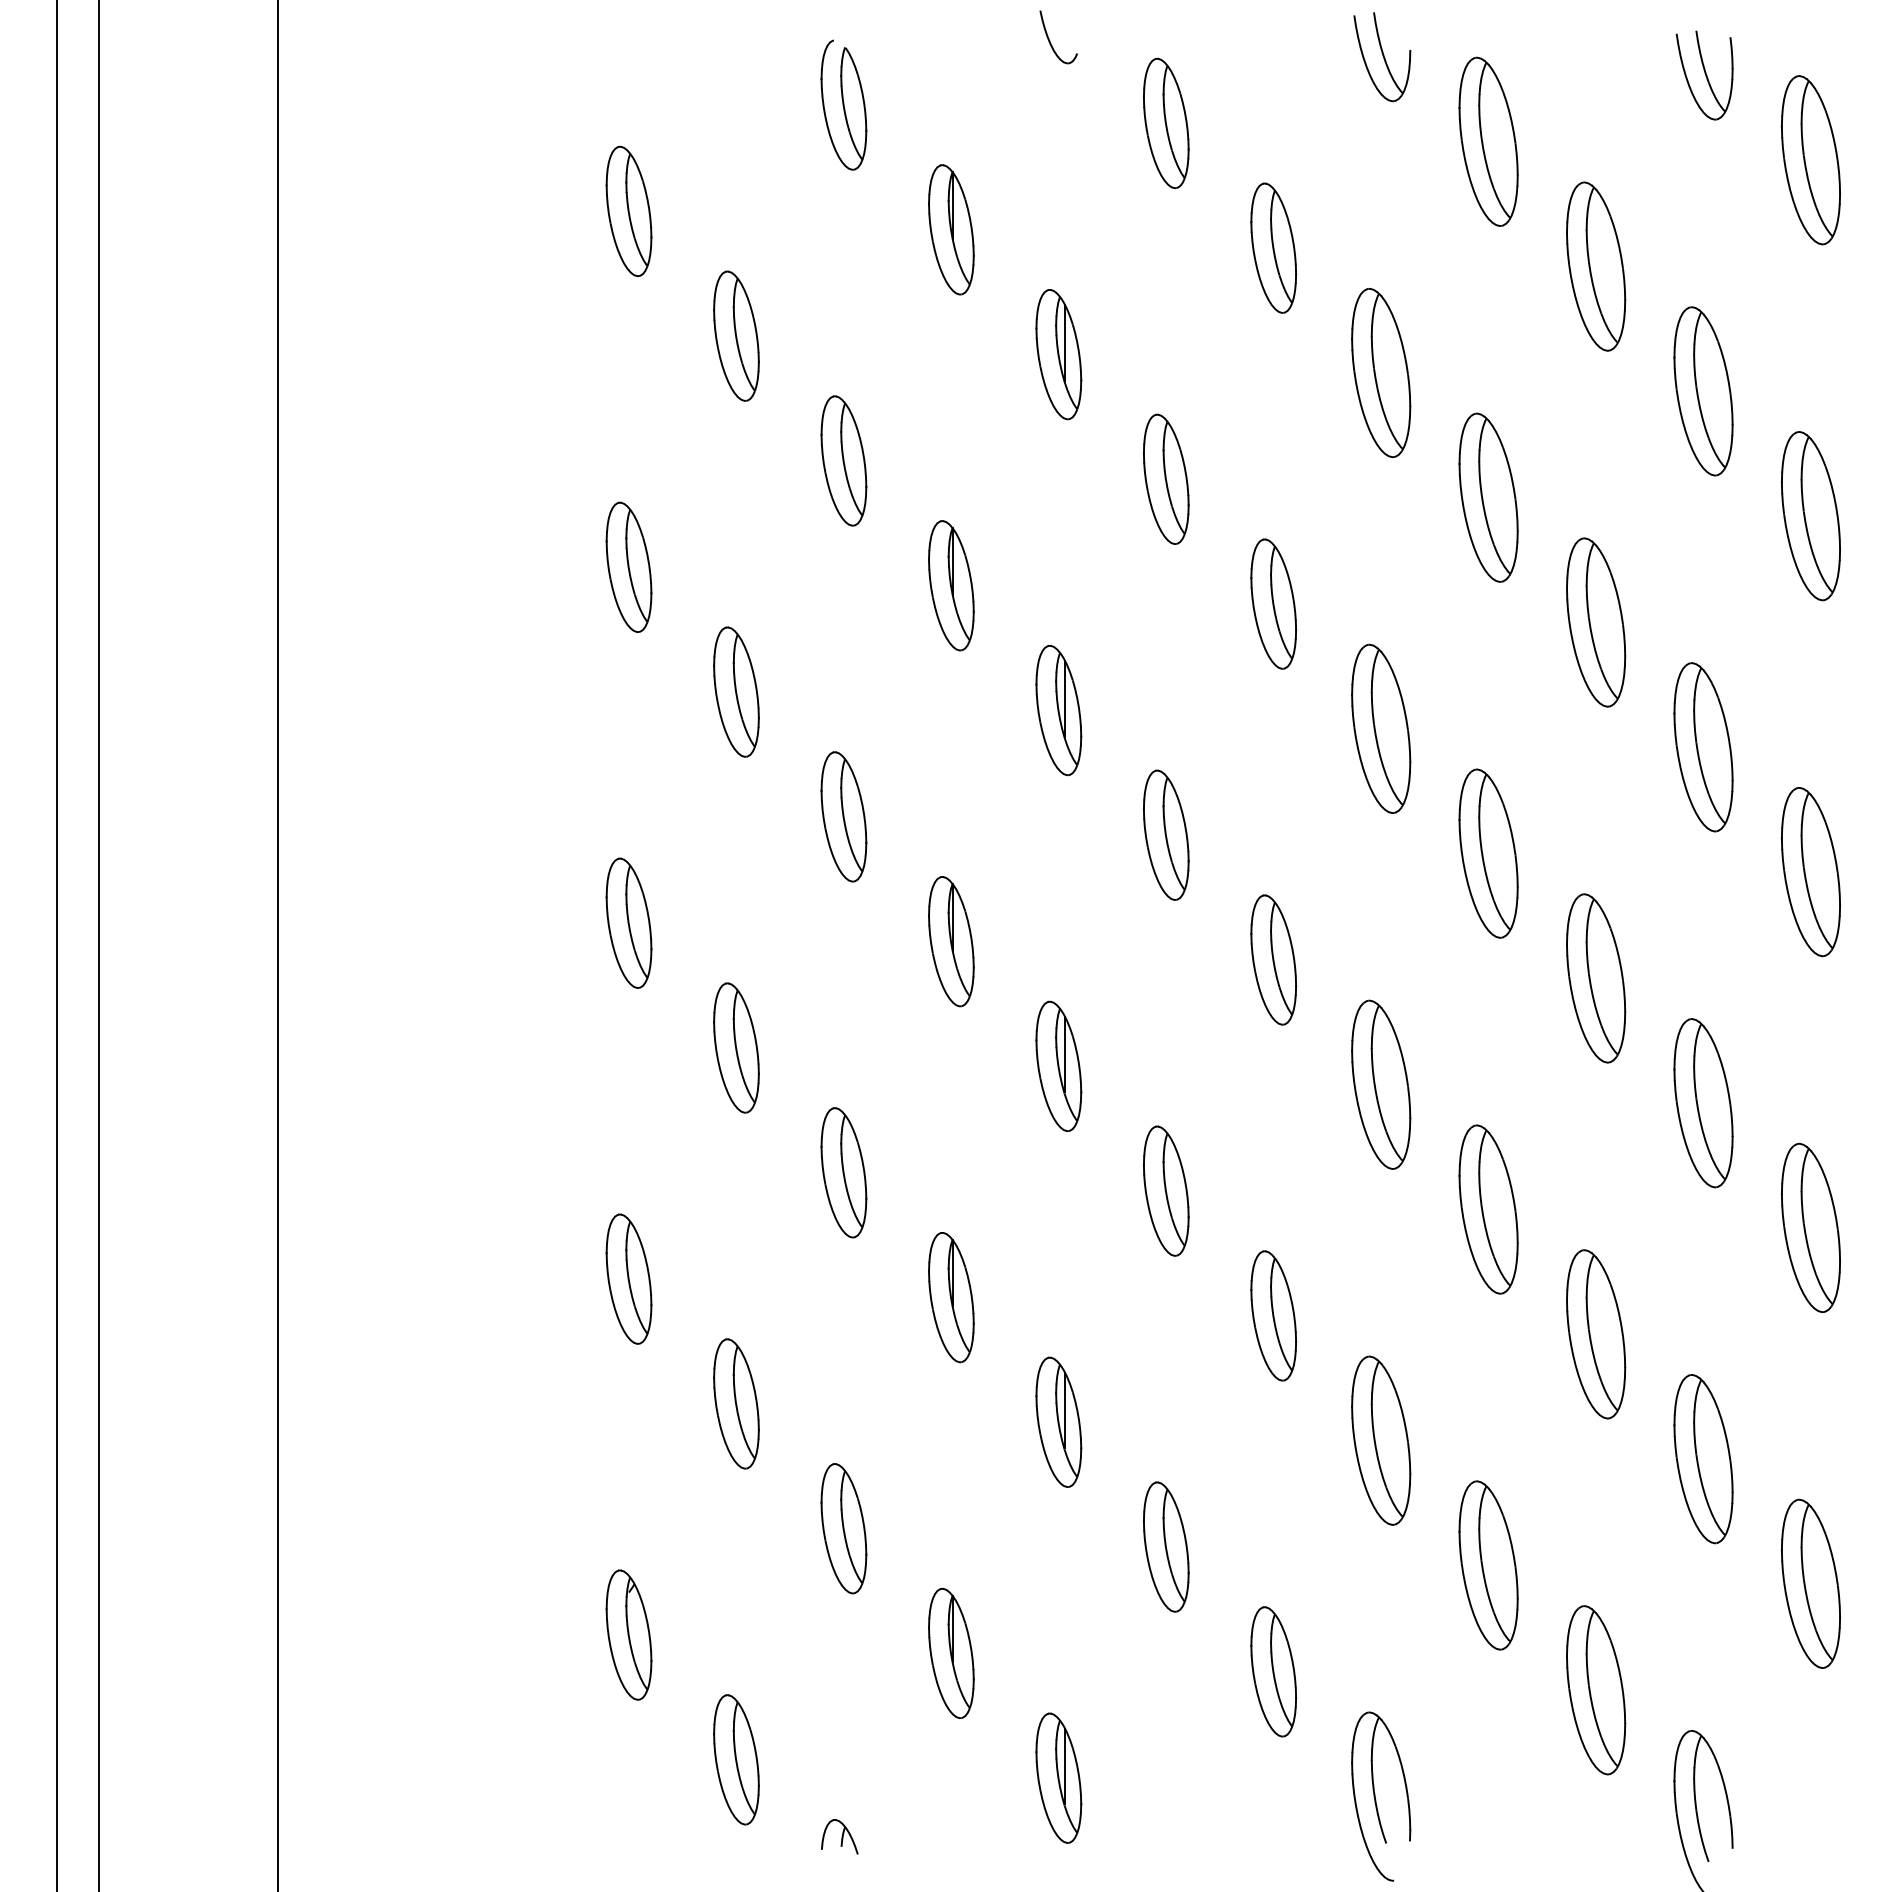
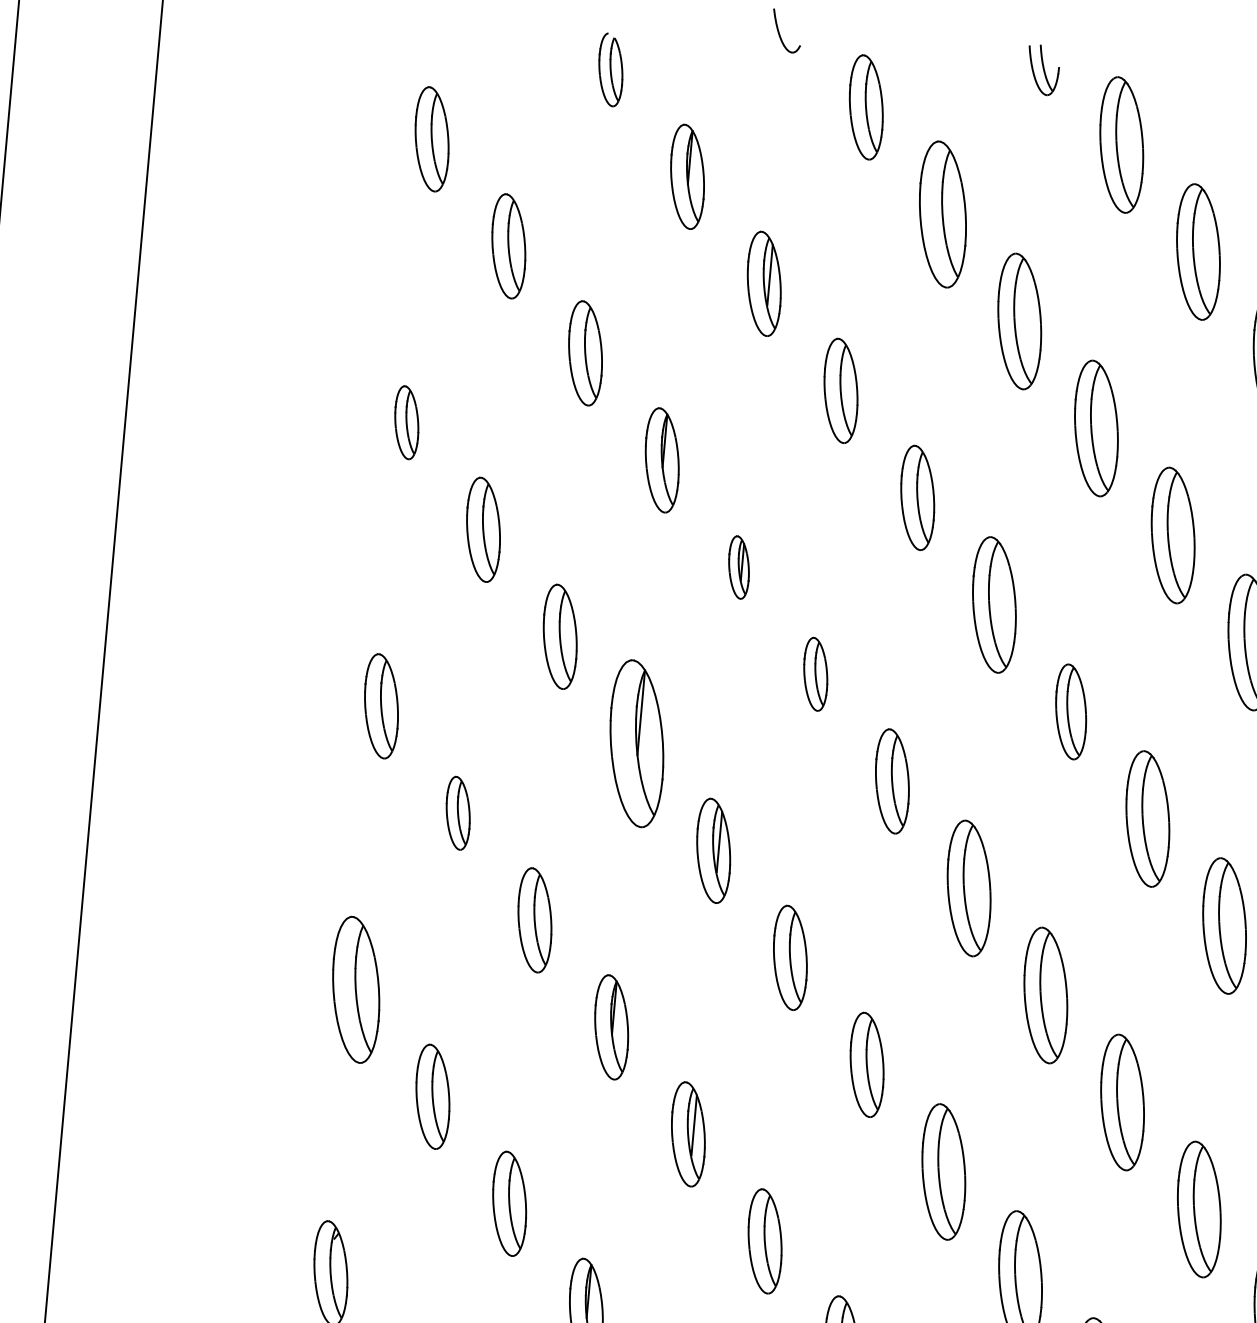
part: (1382, 57) -> (1043, 70), size x0.7
part: (843, 104) -> (610, 69), size x0.7
part: (1273, 247) -> (942, 213), size x1.4
part: (628, 566) -> (406, 422), size x0.7
part: (1058, 710) -> (738, 567), size x0.6
part: (1166, 834) -> (815, 673), size x0.7
part: (1488, 853) -> (1071, 711), size x0.7
part: (951, 941) -> (637, 743), size x1.6
part: (736, 1047) -> (458, 812), size x0.7
part: (628, 1278) -> (355, 989), size x1.4

